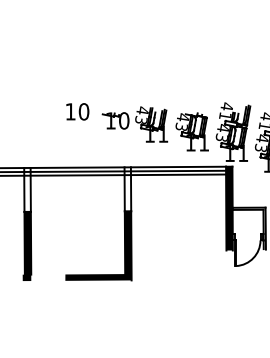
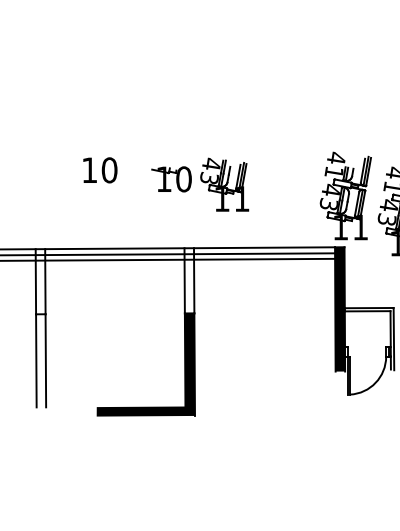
text: (77, 111) -> (99, 169), moved
part: (191, 131) -> (283, 195), removed
fill: (26, 246) -> (39, 365), removed

